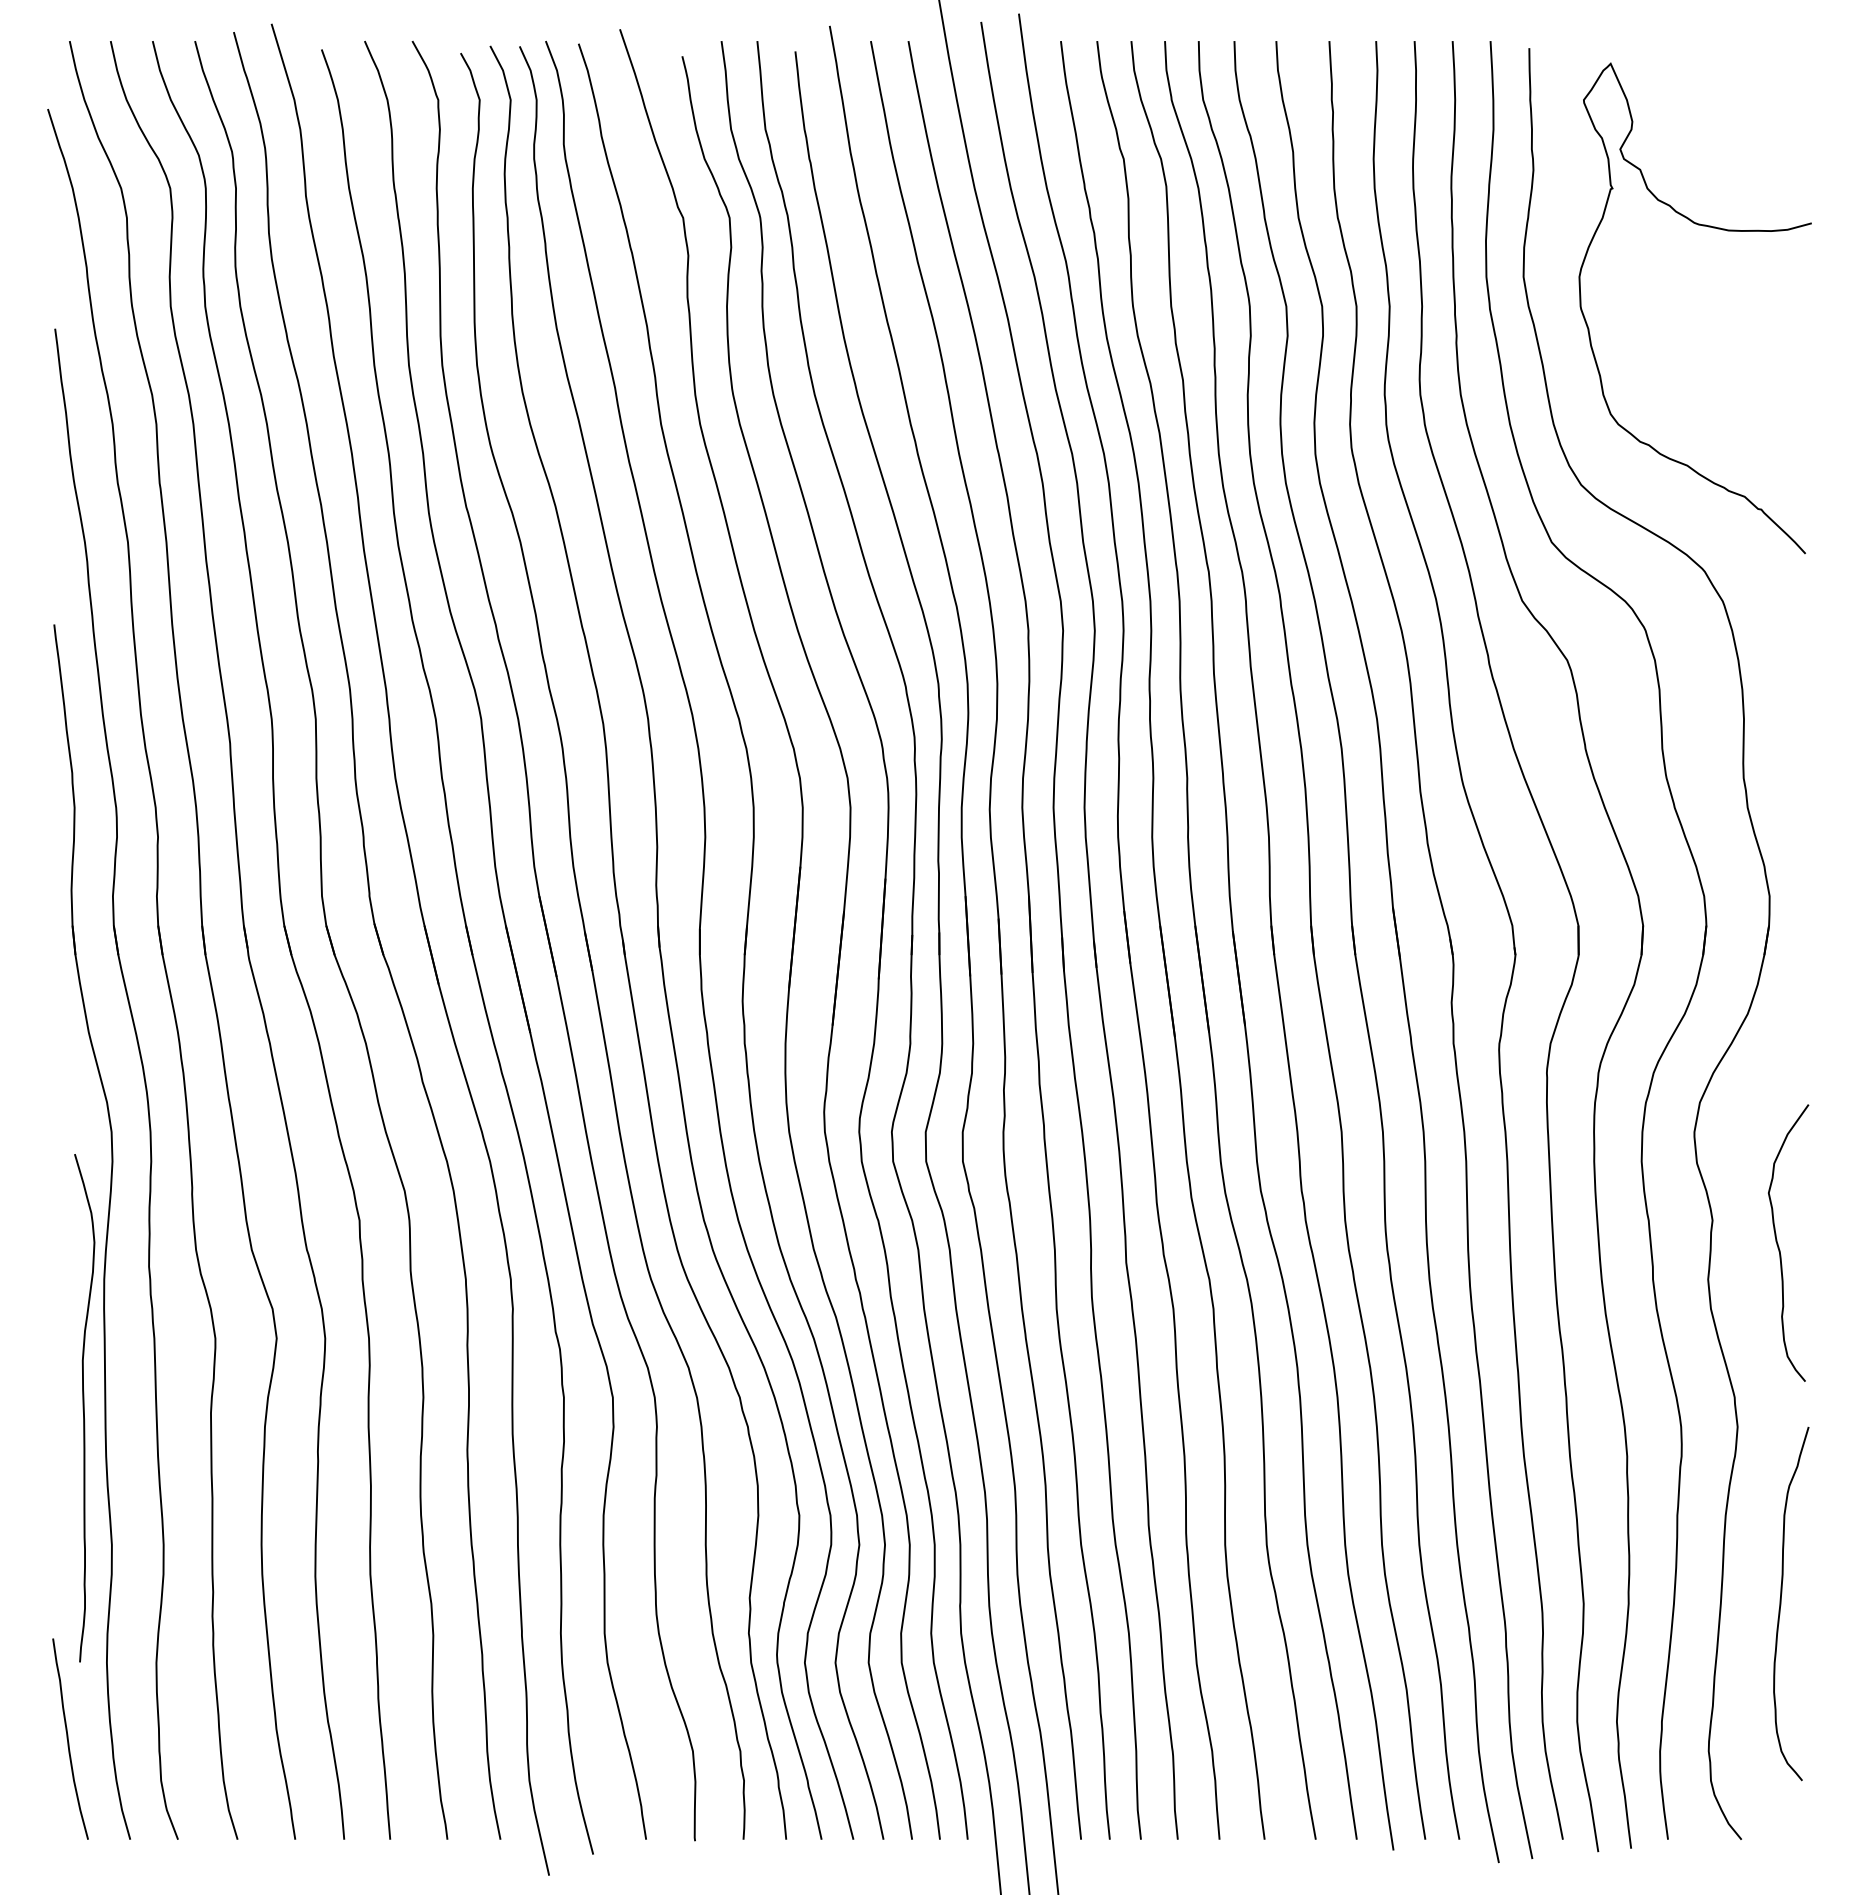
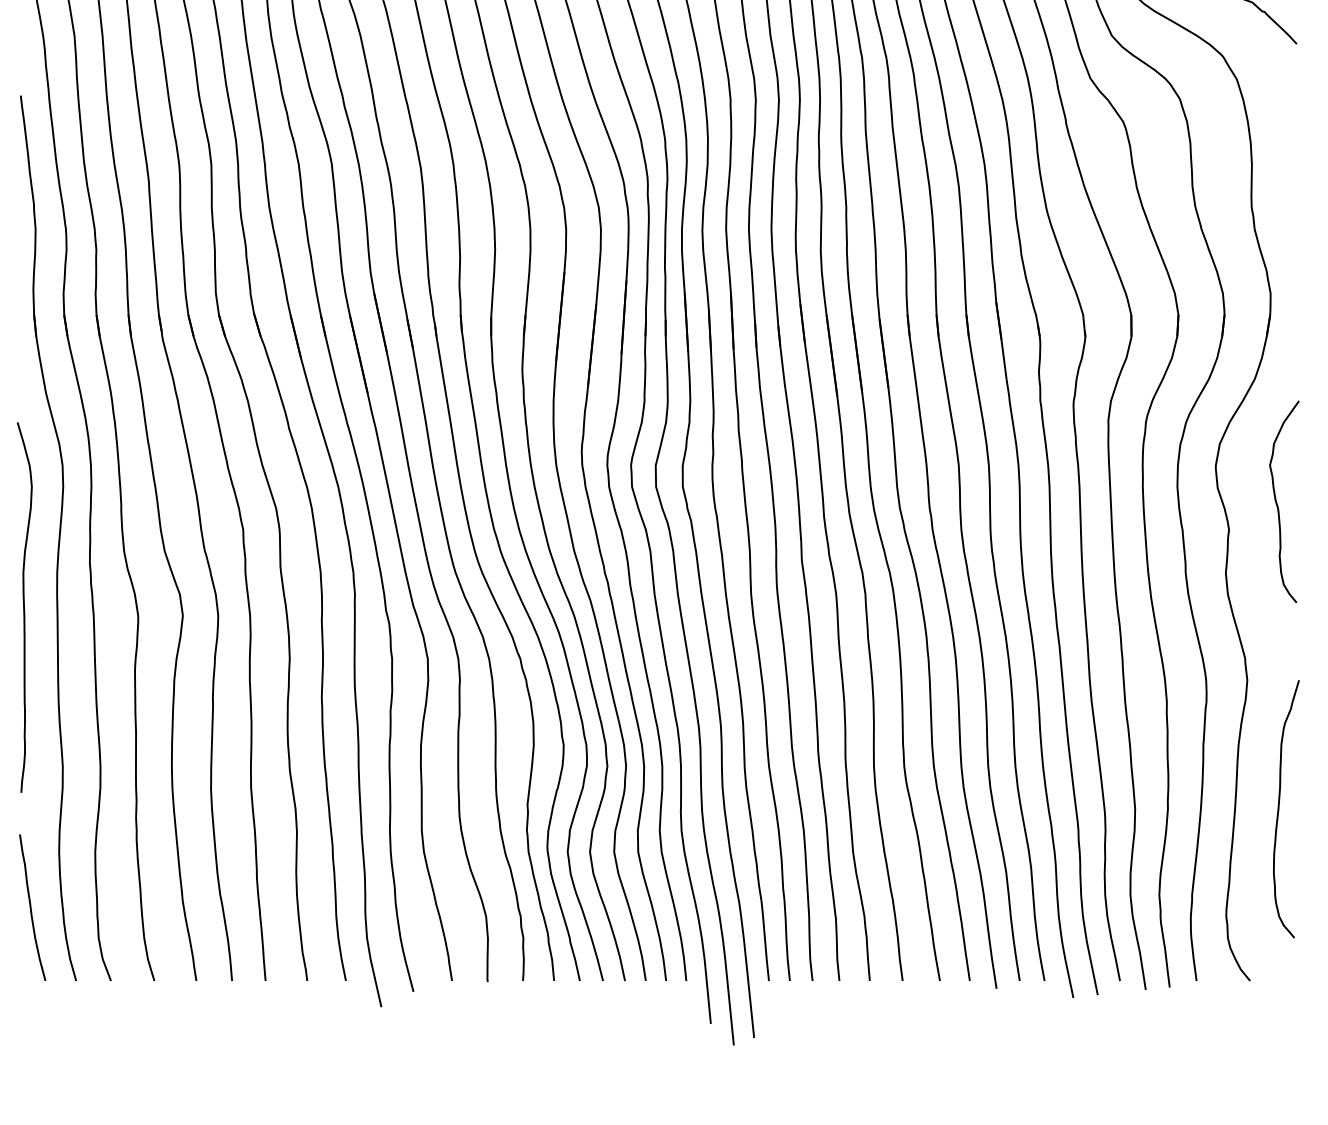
curve: (1779, 1246) -> (1277, 504), moved
curve: (84, 1408) -> (24, 607), moved

